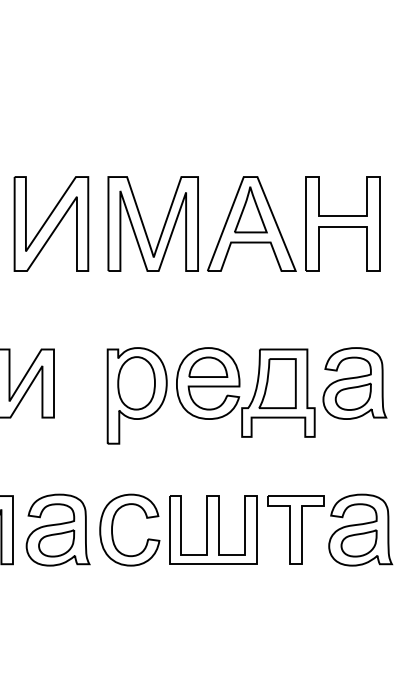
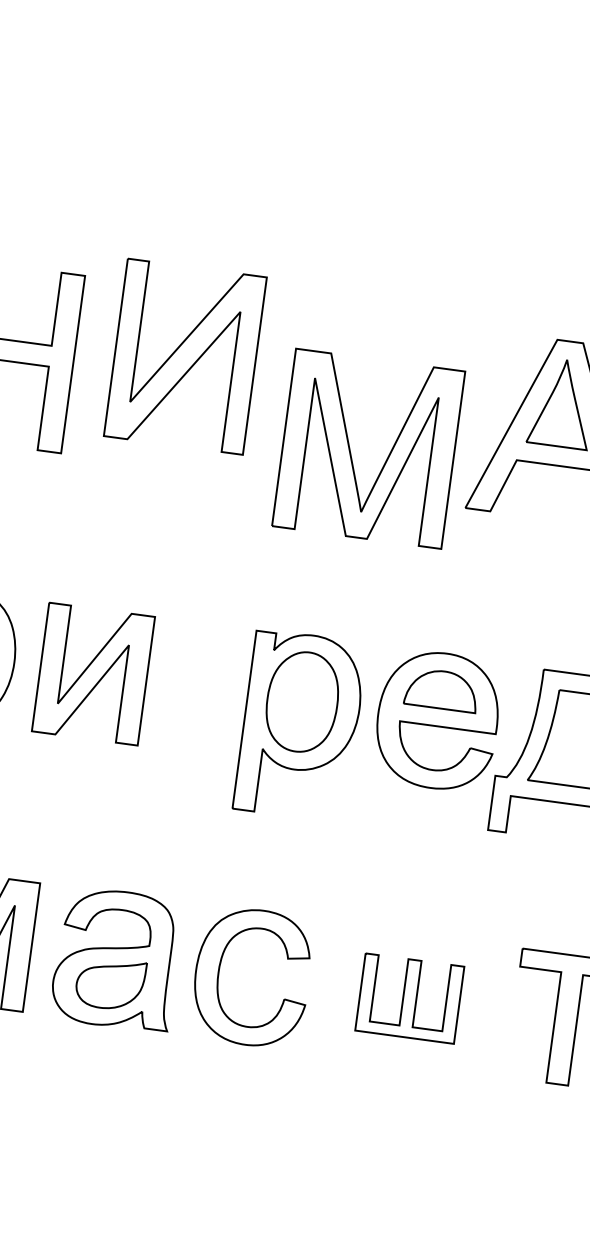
part: (51, 223) -> (185, 355), moved
part: (144, 225) -> (351, 449), moved
part: (213, 529) -> (410, 997), size x0.6

